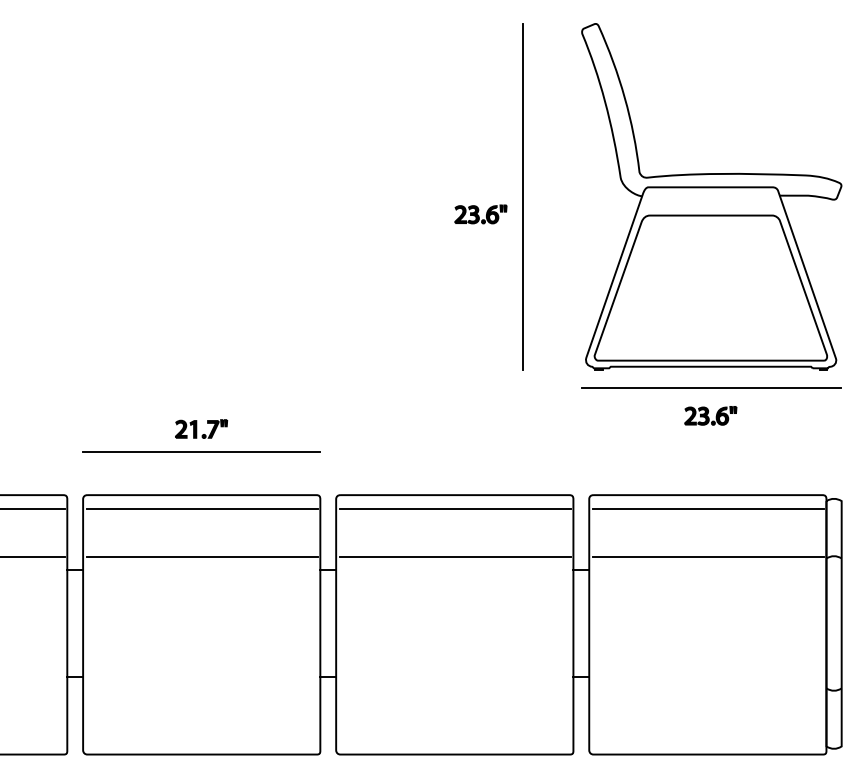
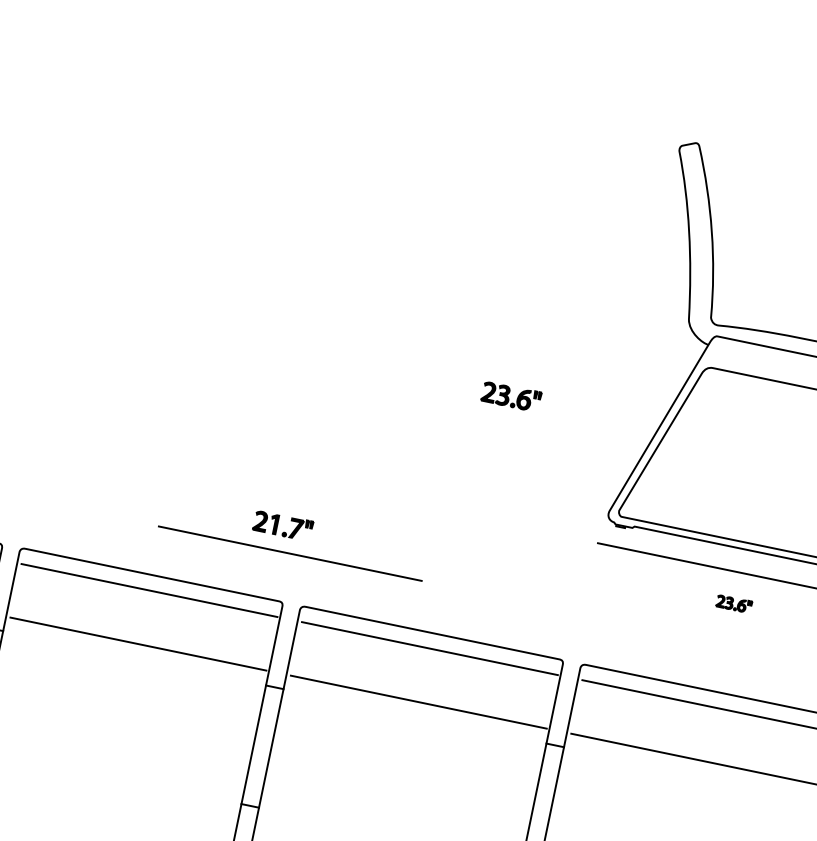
line: (523, 196) -> (576, 317), removed
part: (480, 214) -> (510, 396), moved
part: (710, 415) -> (733, 603), size x0.6
part: (201, 428) -> (283, 525), moved
line: (201, 451) -> (290, 553), moved

